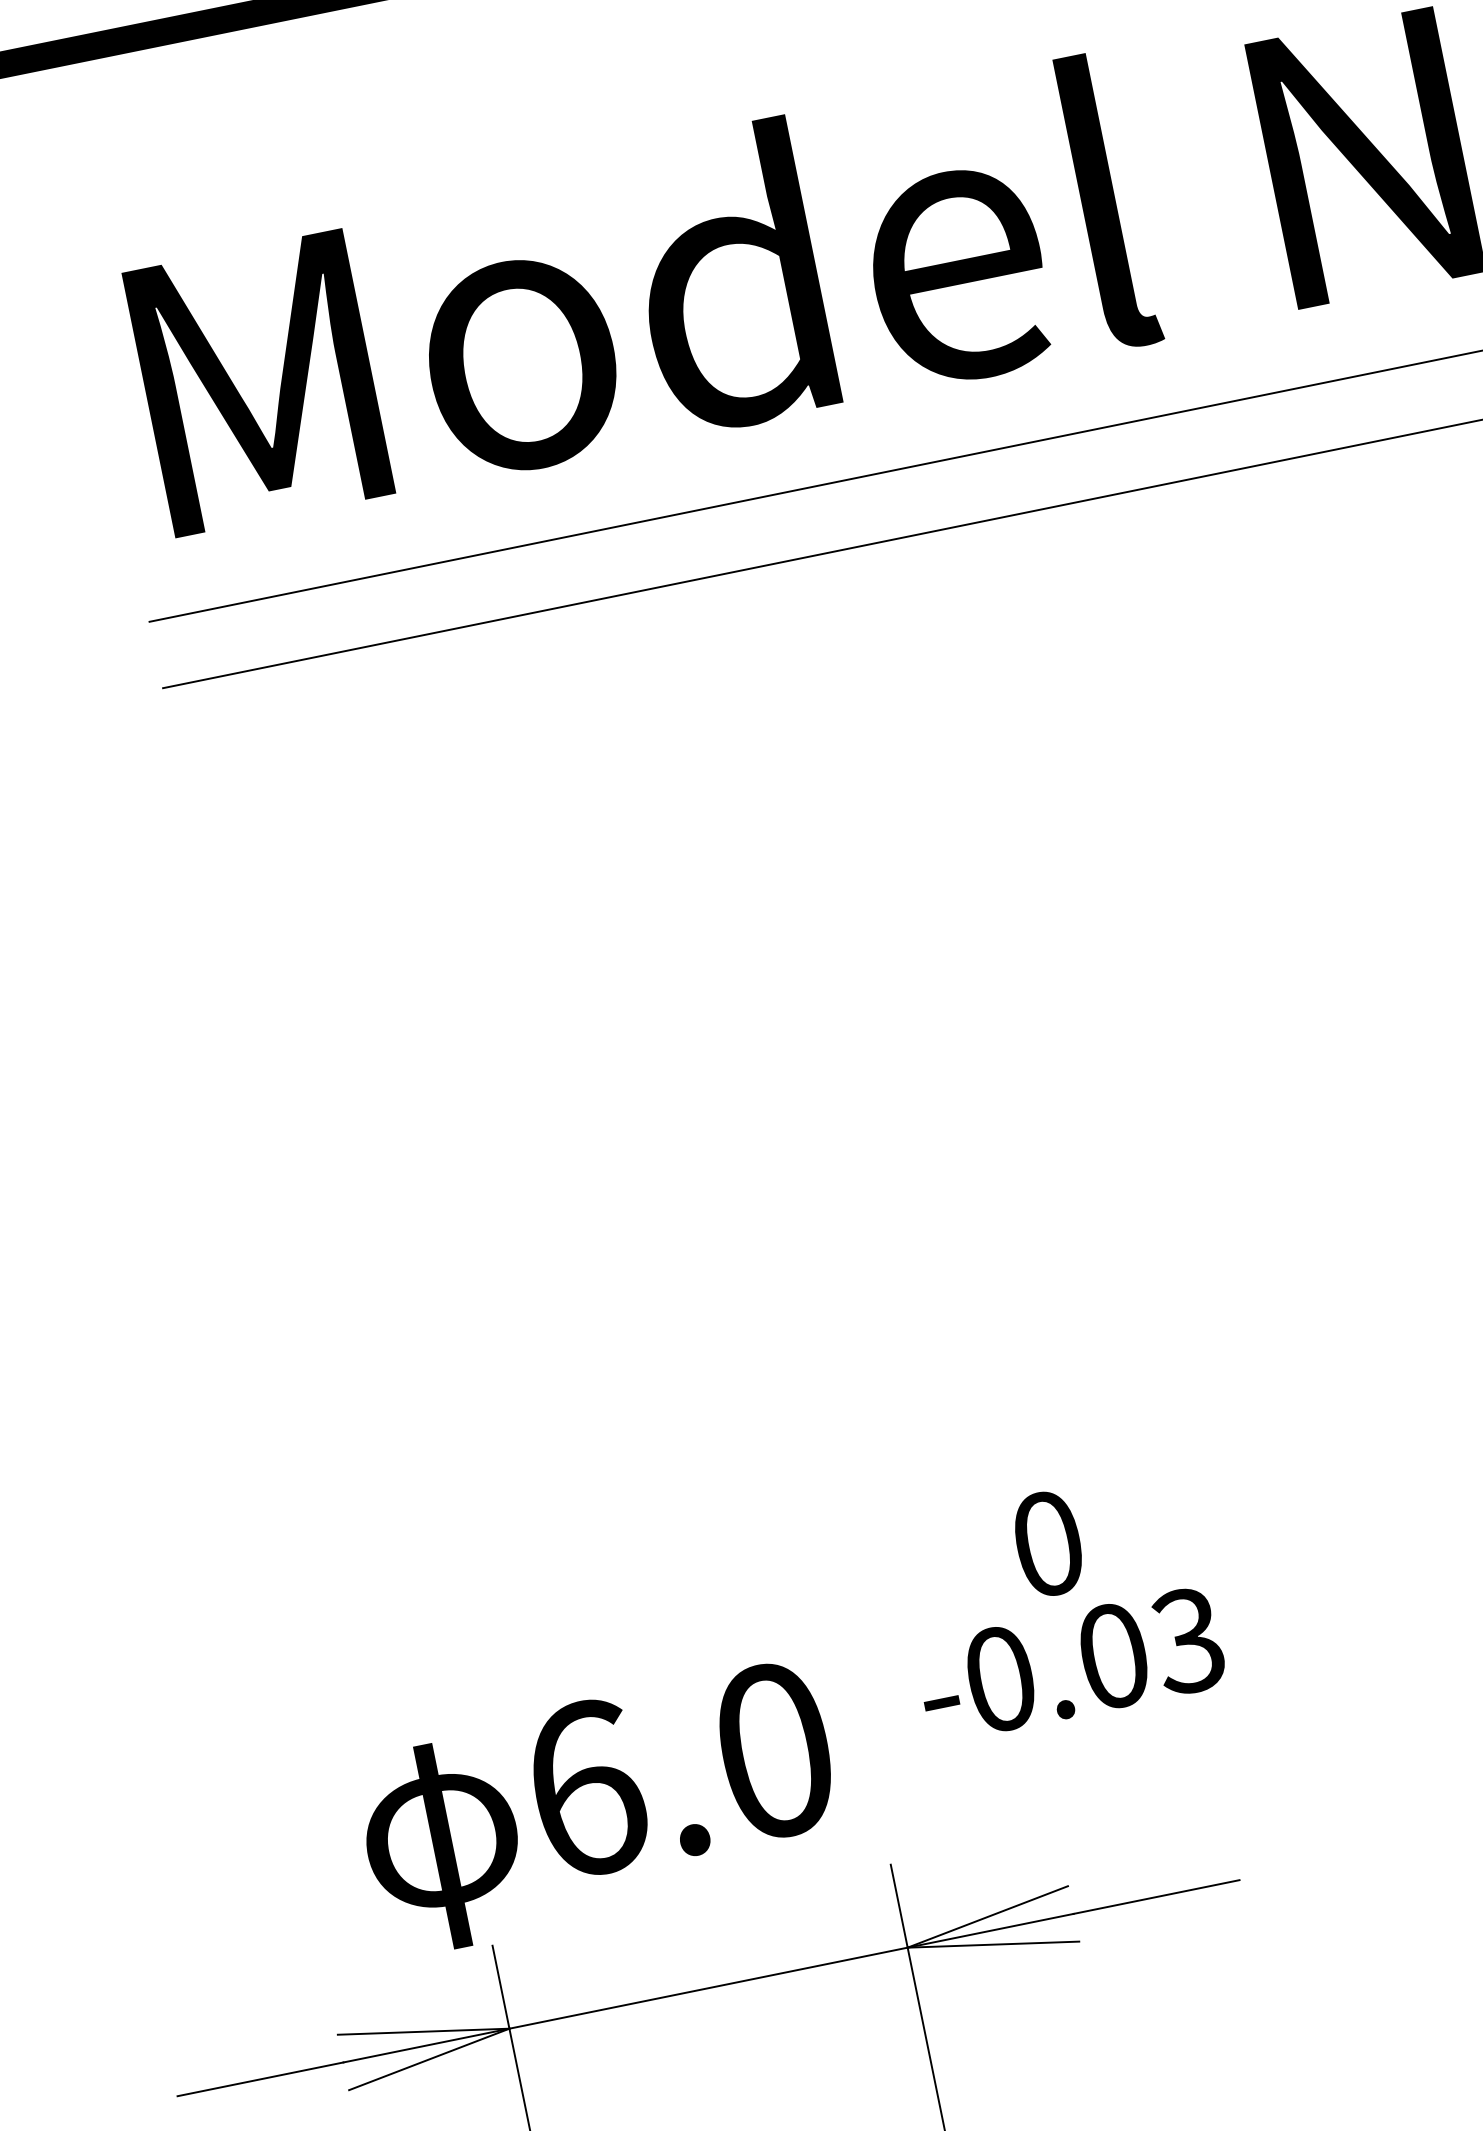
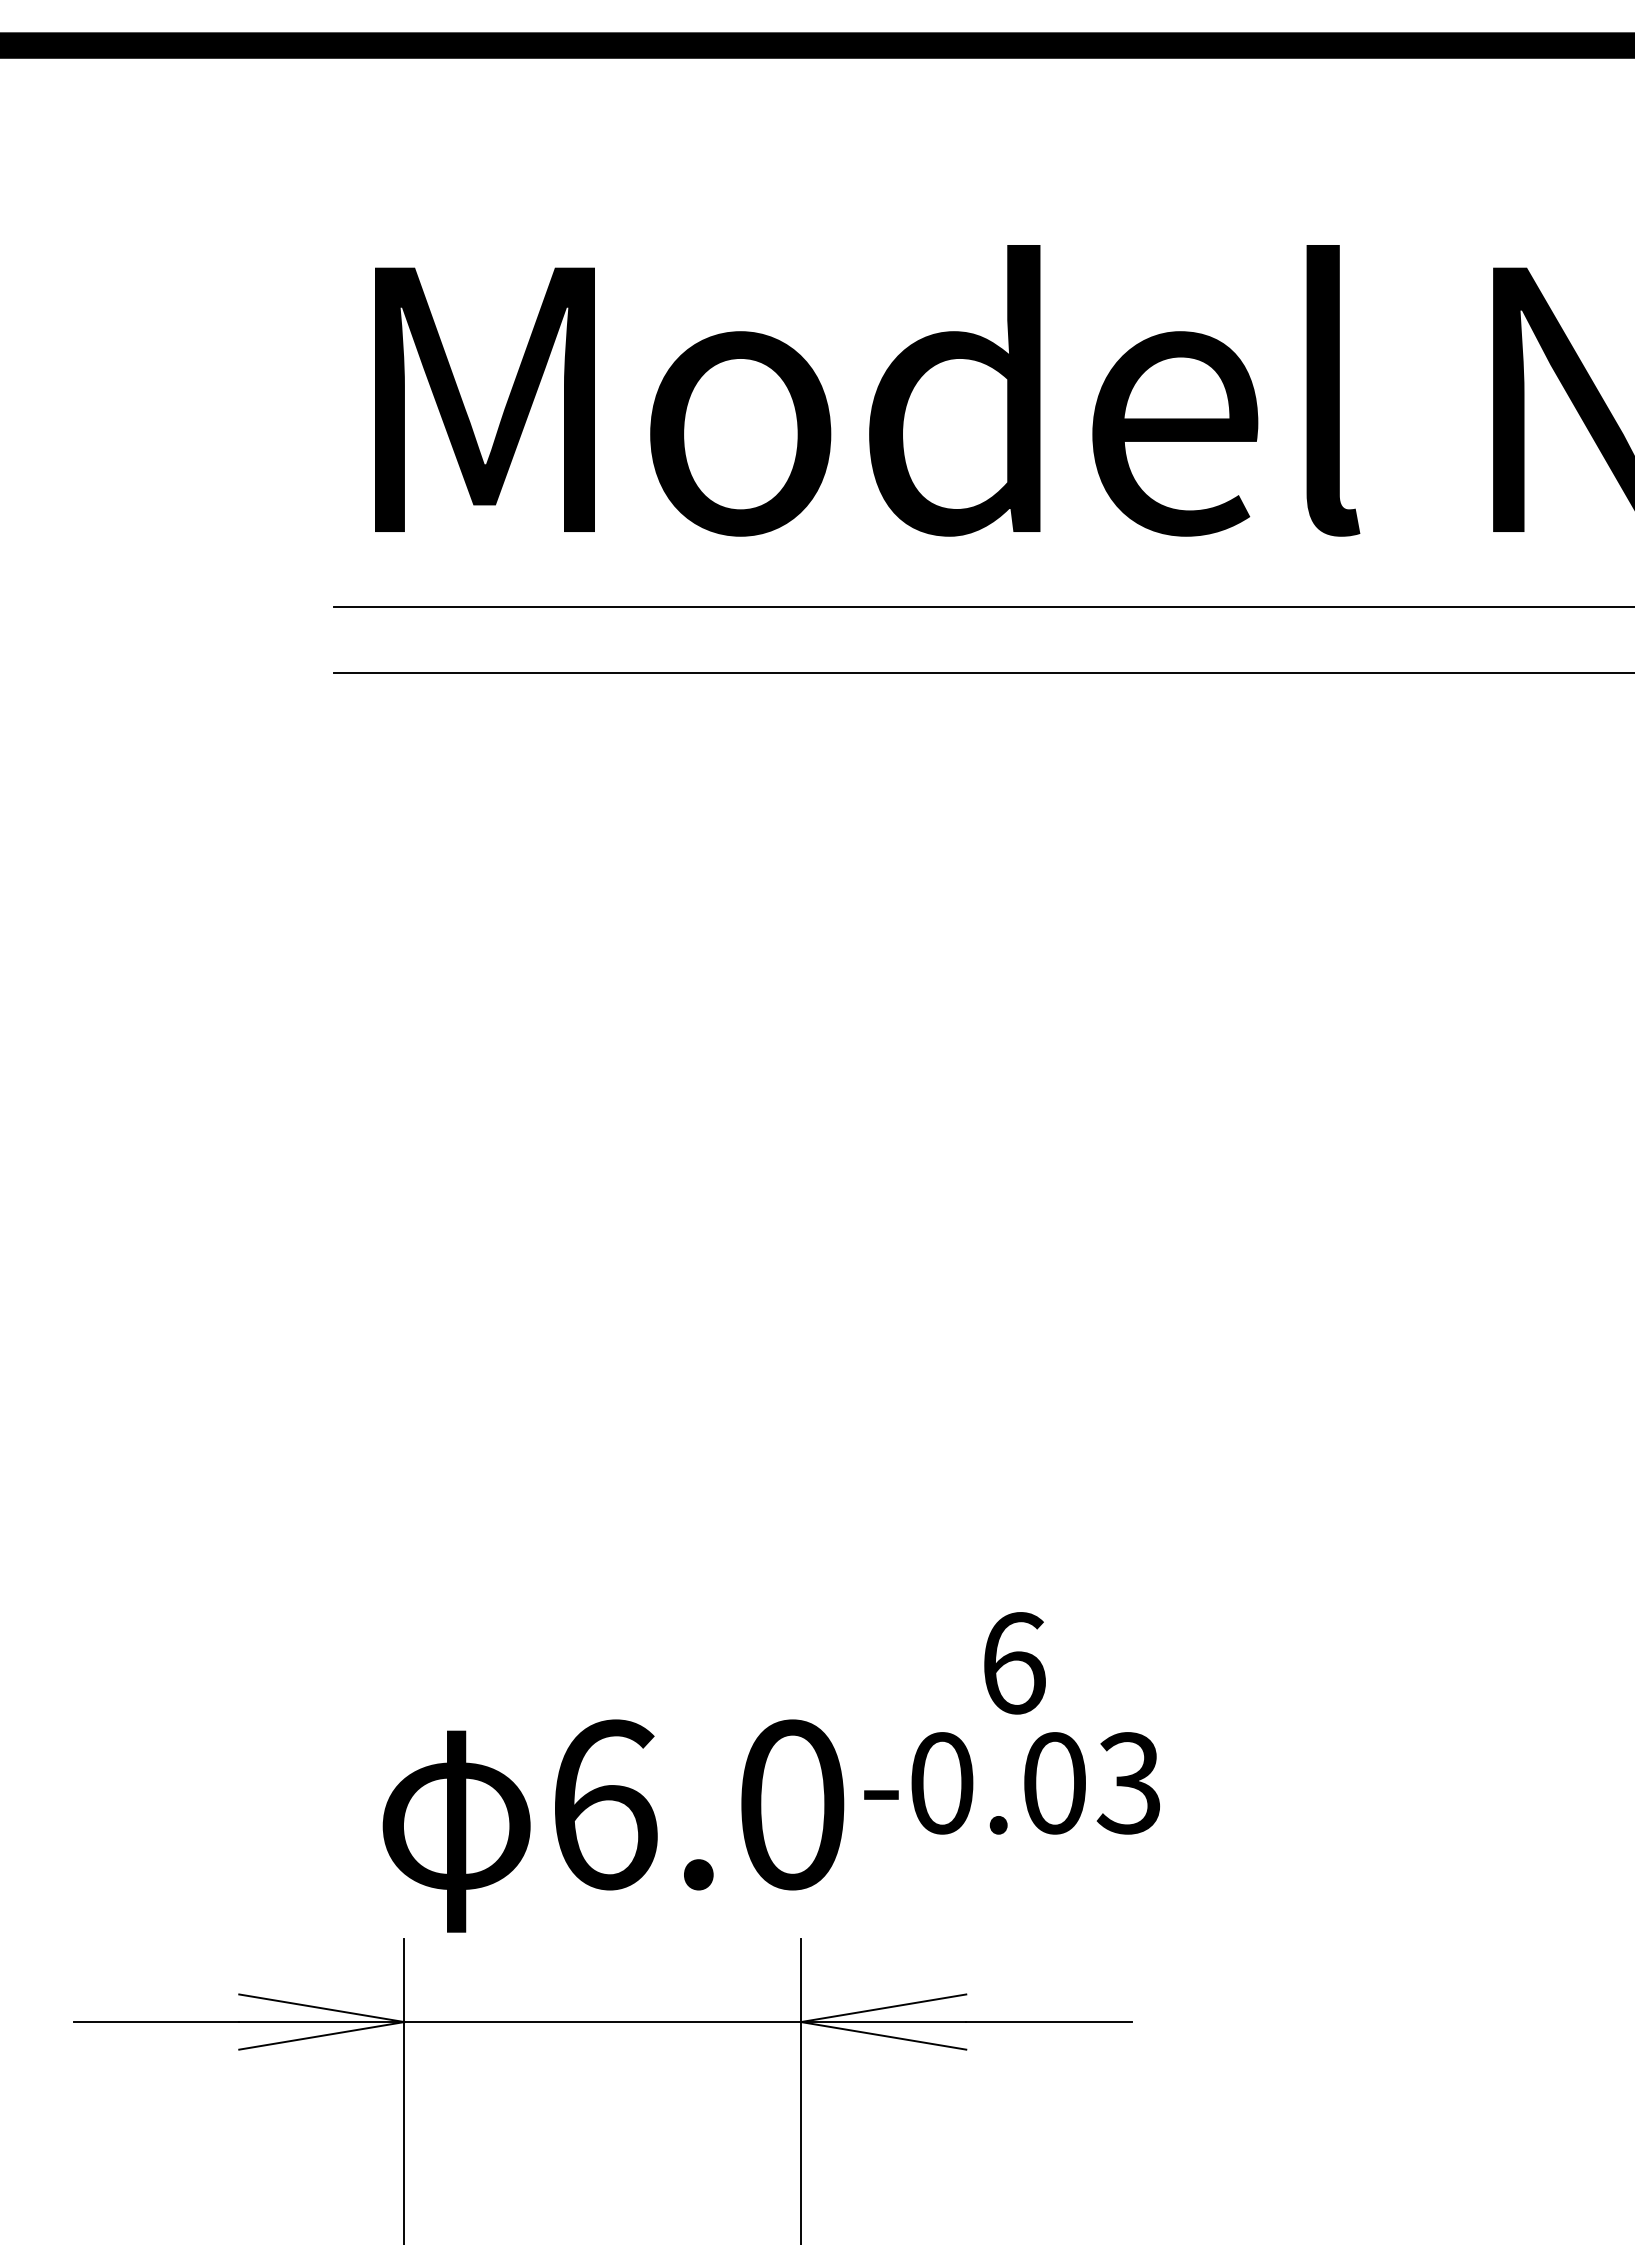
text: (1048, 1543) -> (1014, 1663), 0 -> 6
text: (599, 1807) -> (613, 1825), moved

